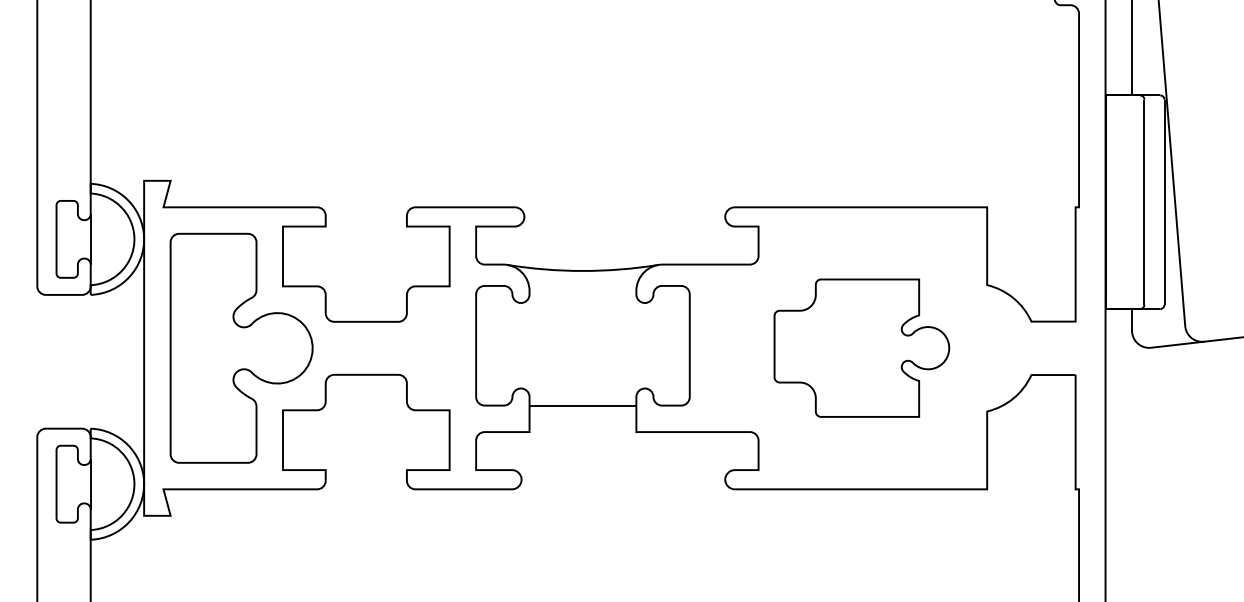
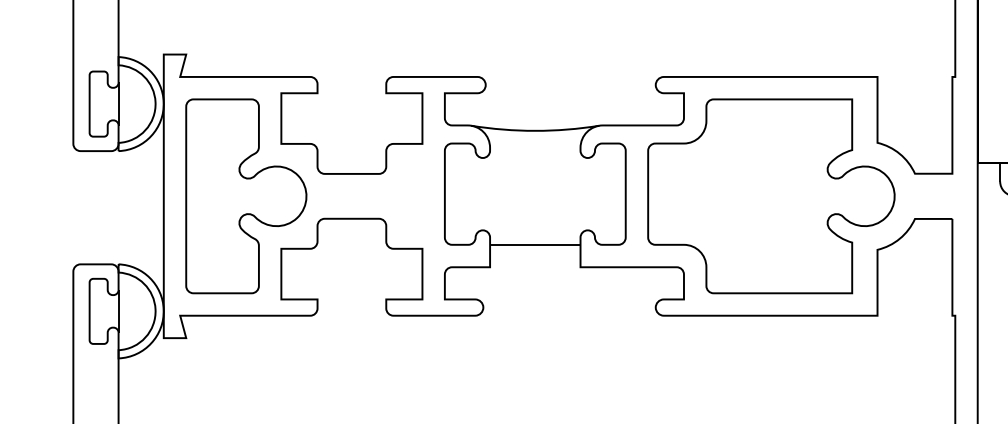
part: (861, 347) -> (771, 195), size x1.67

